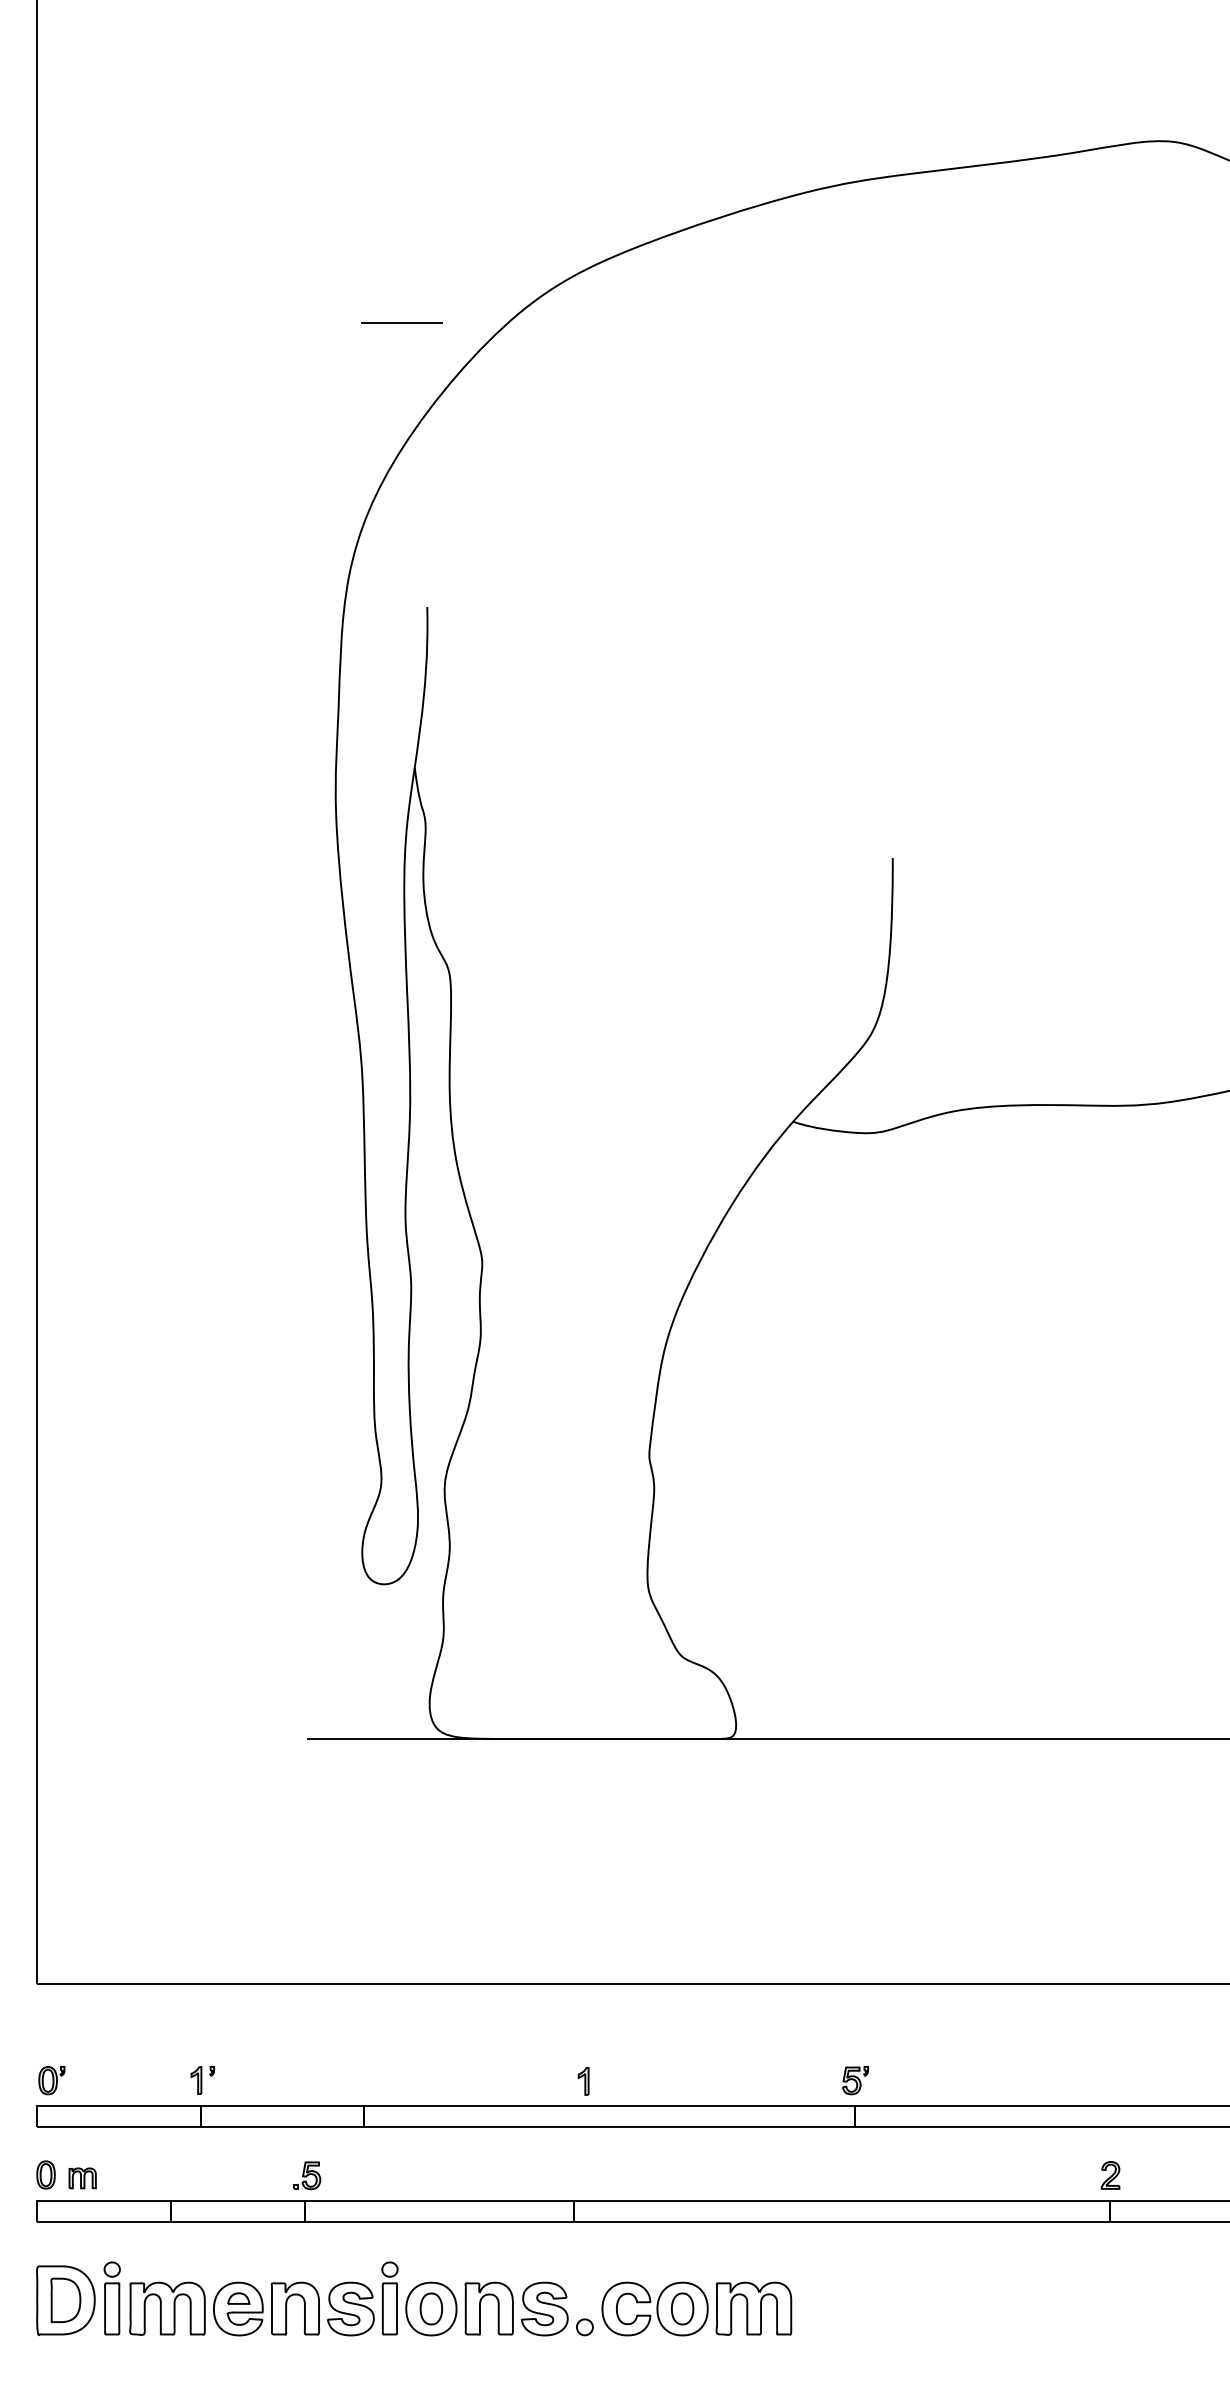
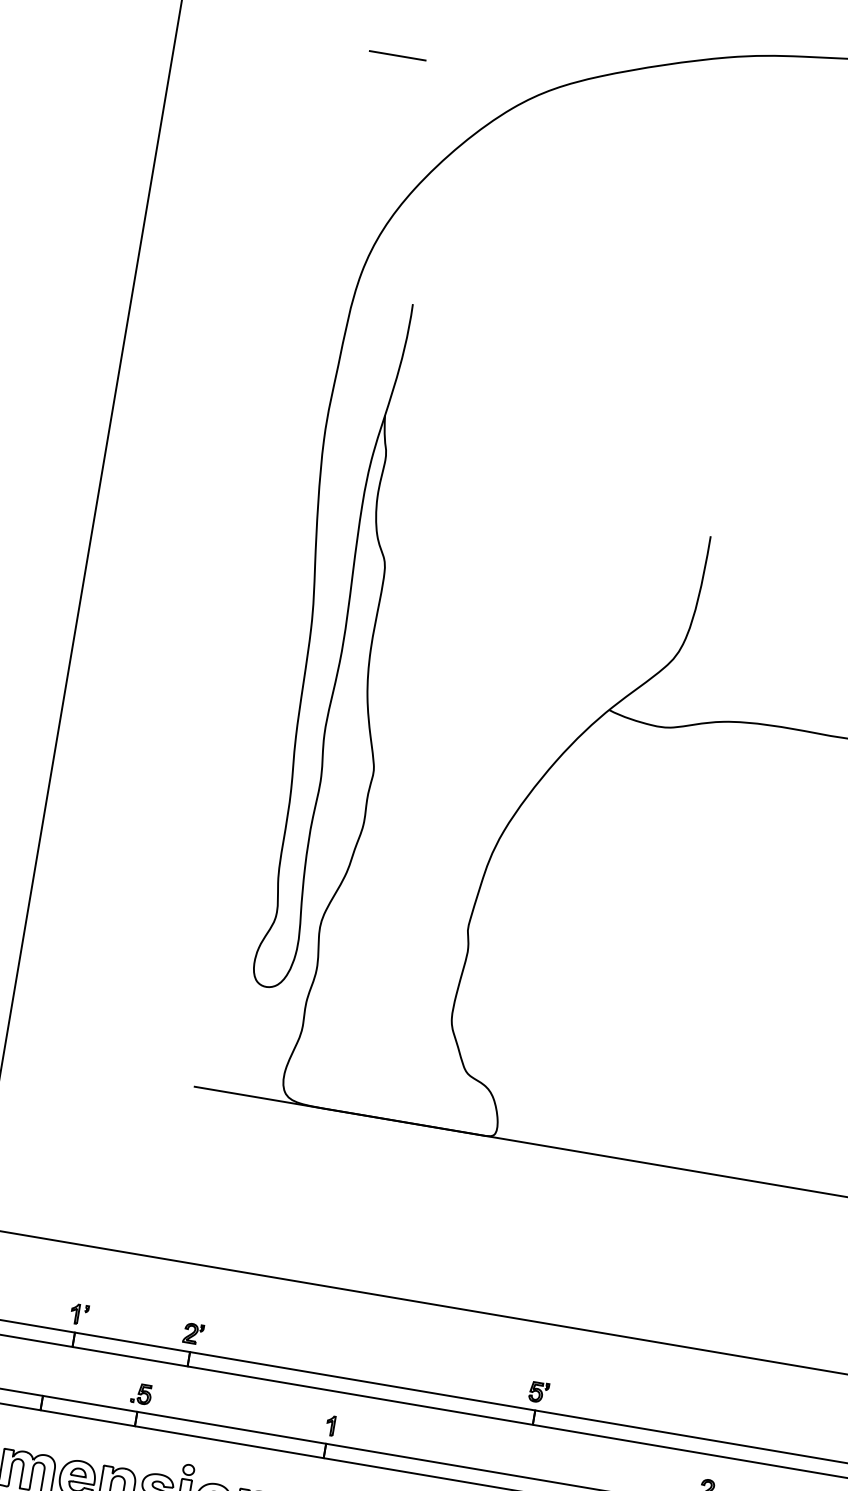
line: (401, 322) -> (397, 55), moved
part: (364, 2080) -> (193, 1333), added
part: (583, 2081) -> (330, 1425), moved

